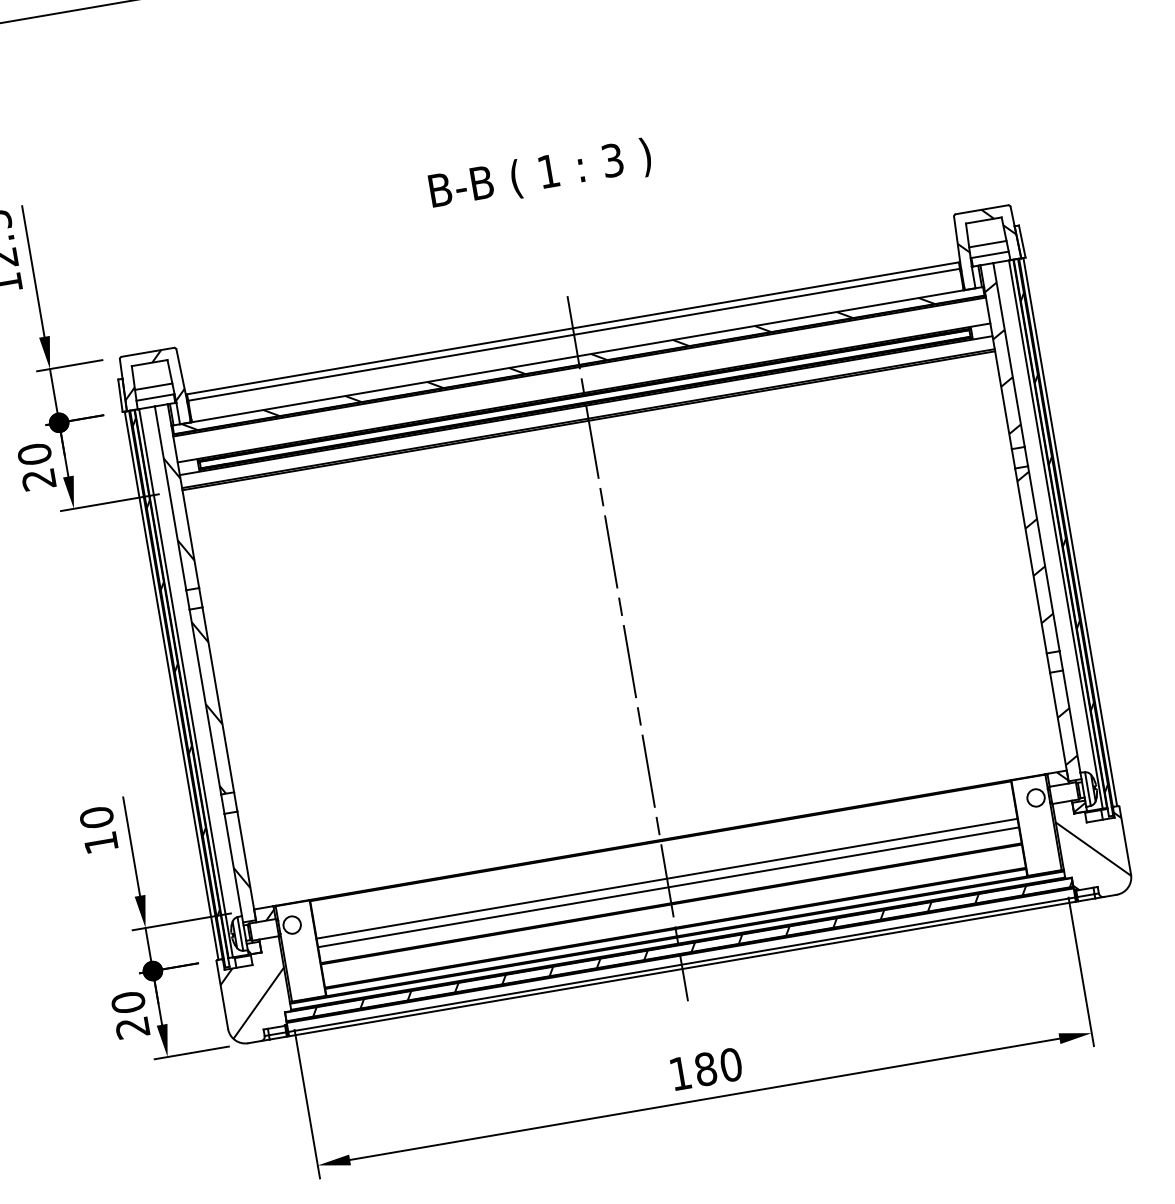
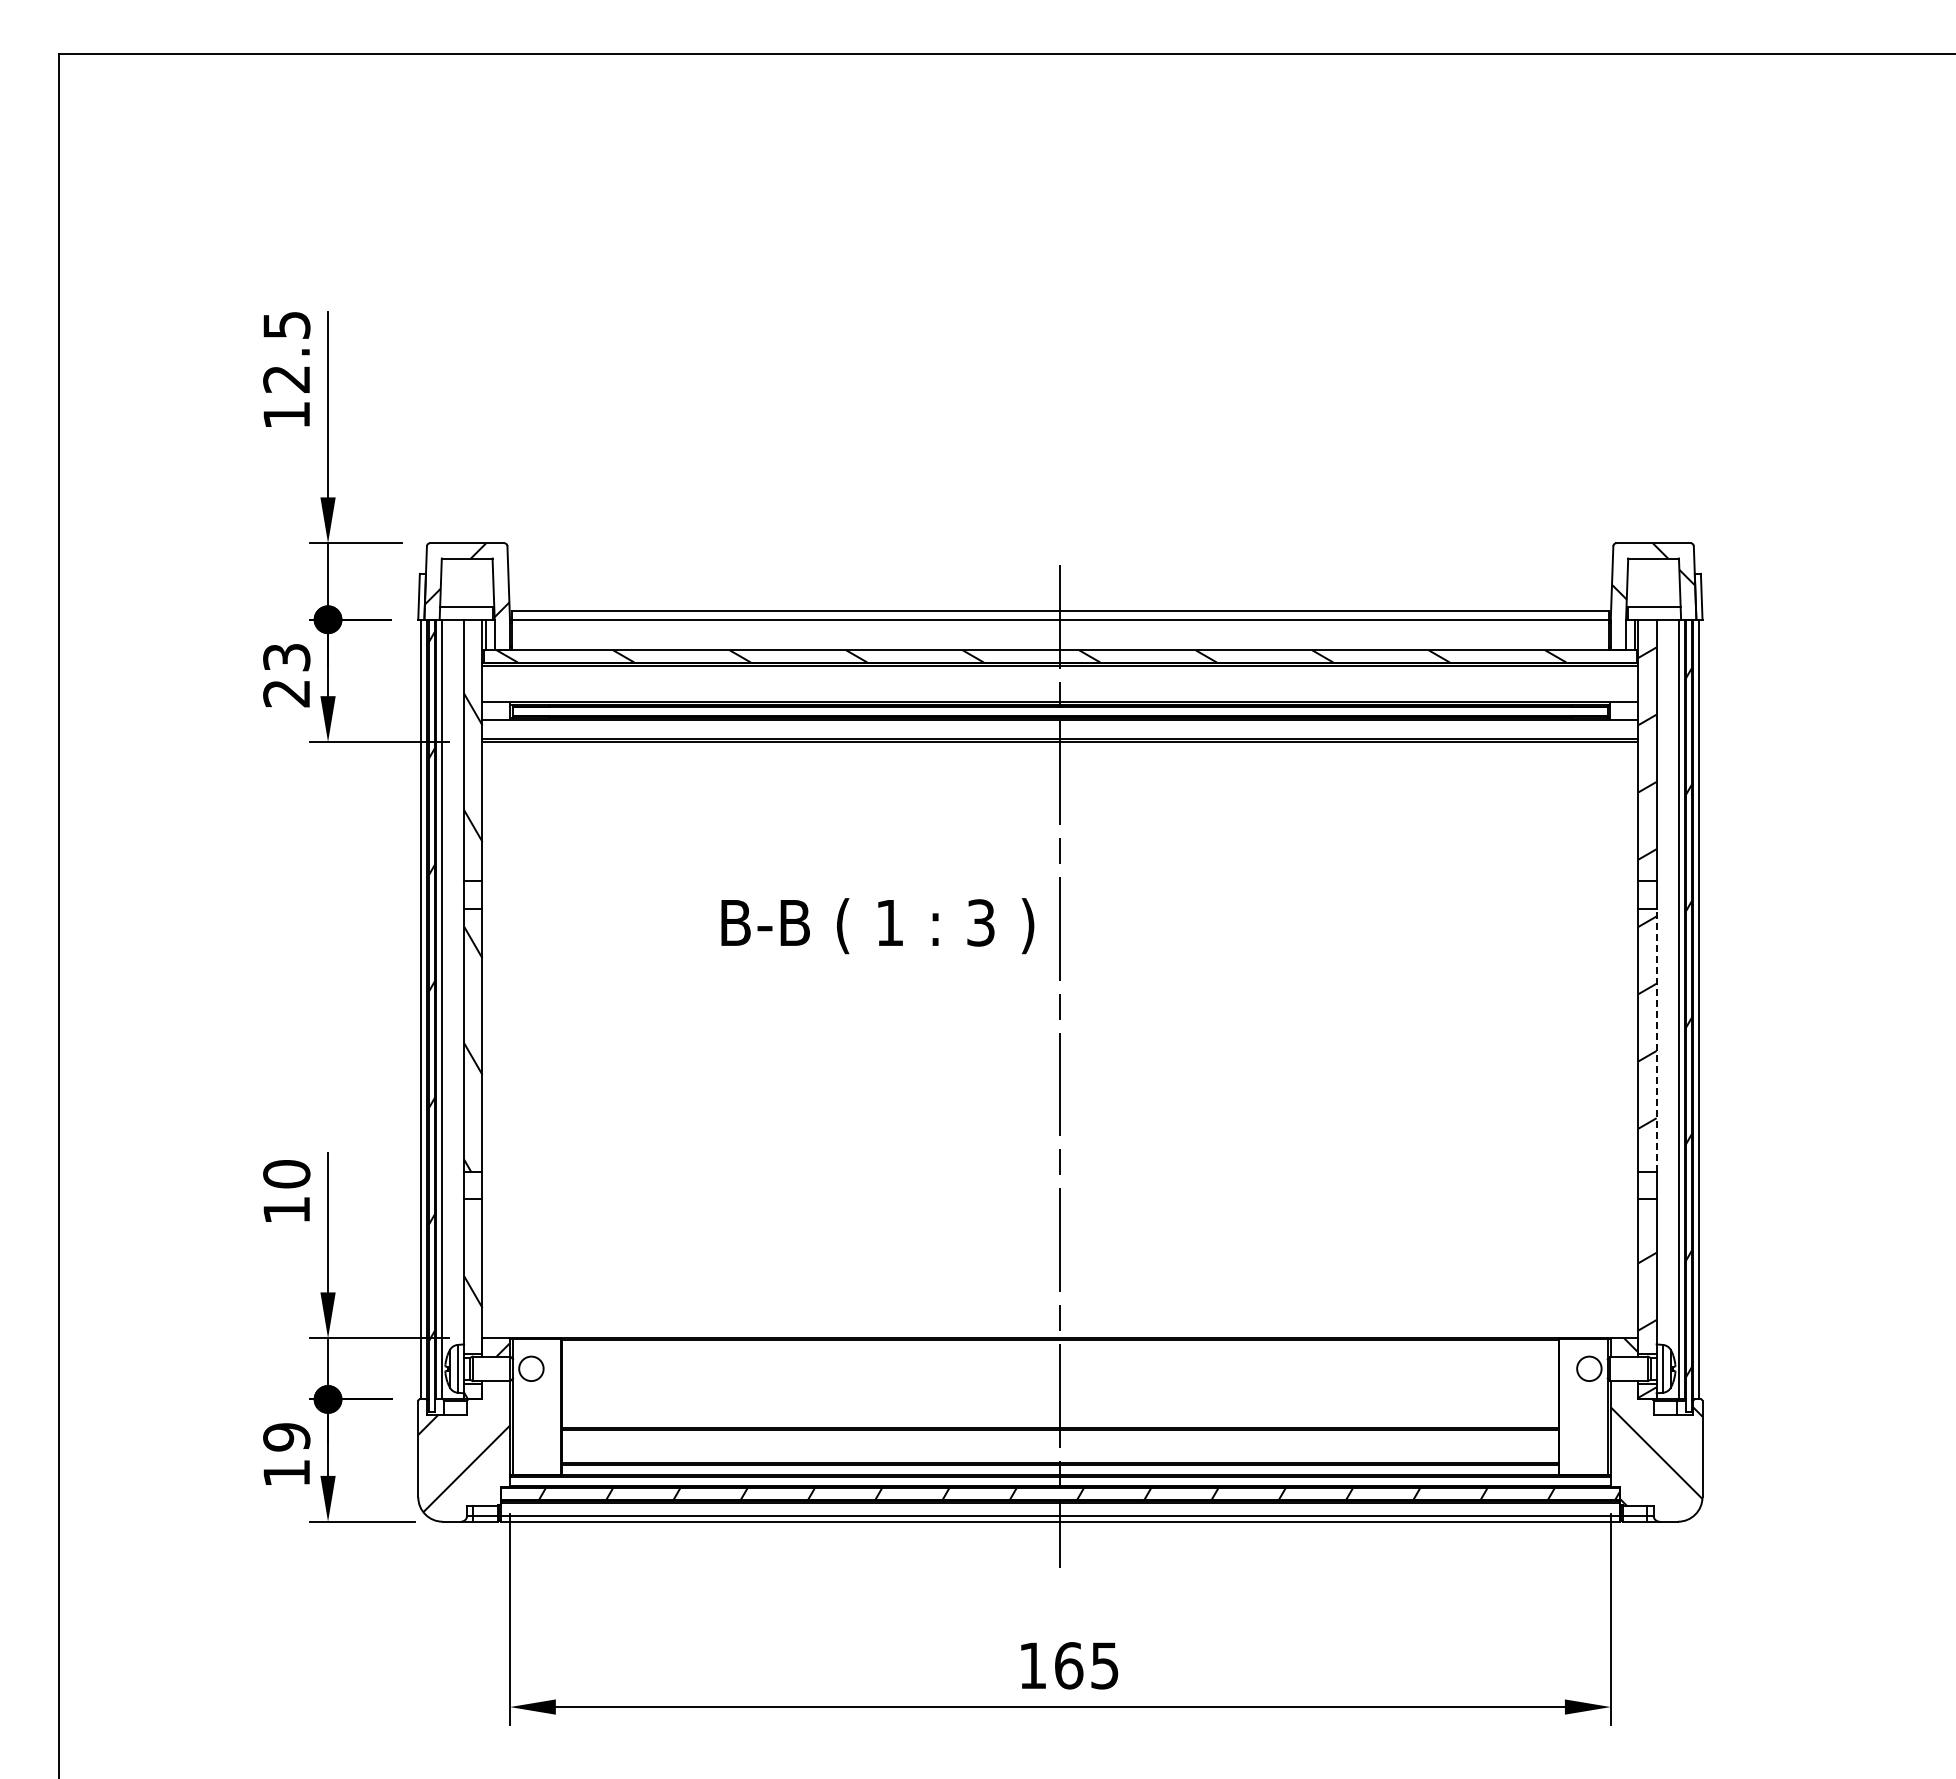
text: (540, 175) -> (877, 926), moved
line: (987, 244) -> (1653, 592), removed
line: (153, 387) -> (466, 592), removed
text: (34, 454) -> (286, 657), 20 -> 23
line: (1043, 558) -> (1656, 1039), solid -> dashed
line: (666, 878) -> (1059, 1393), removed
line: (667, 887) -> (1059, 1405), removed
text: (130, 1015) -> (286, 1455), 20 -> 19
text: (718, 1066) -> (1087, 1665), 180 -> 165

